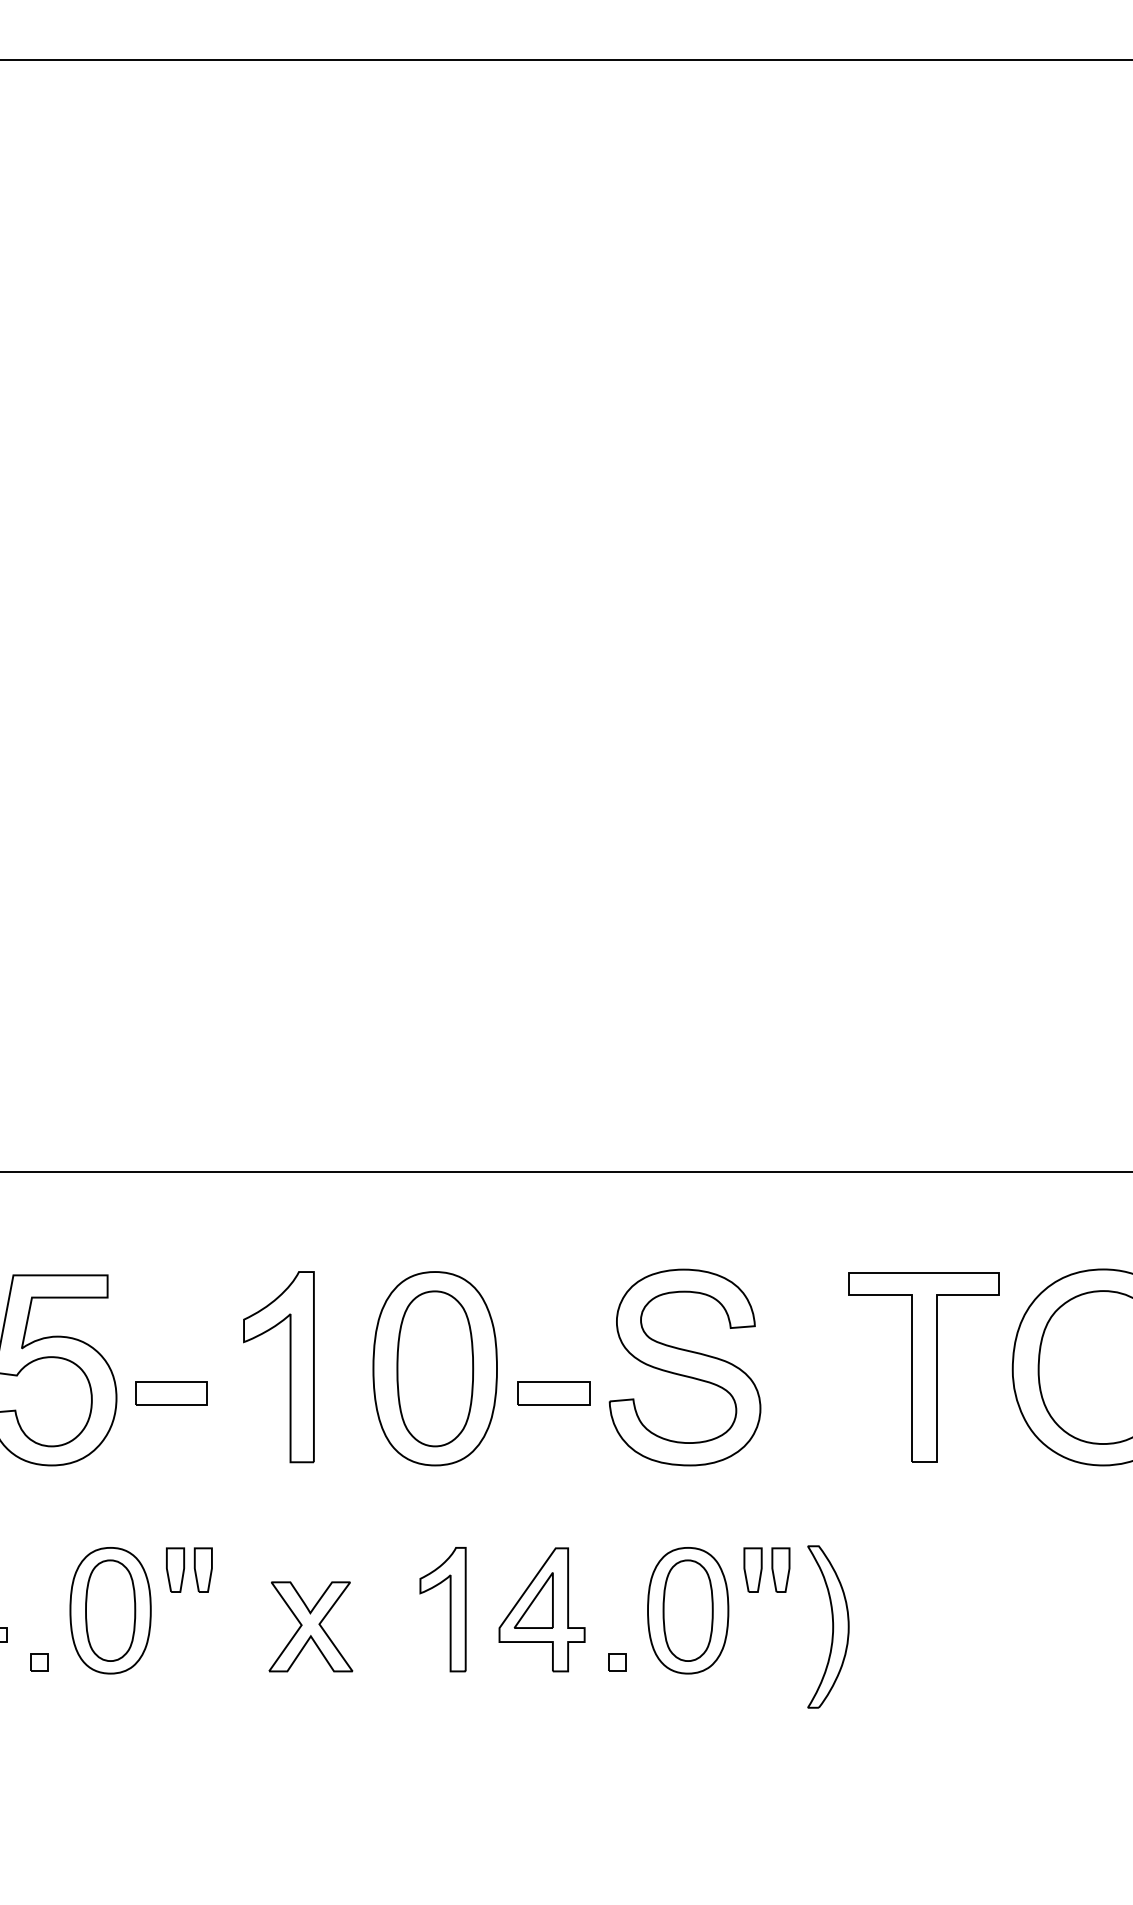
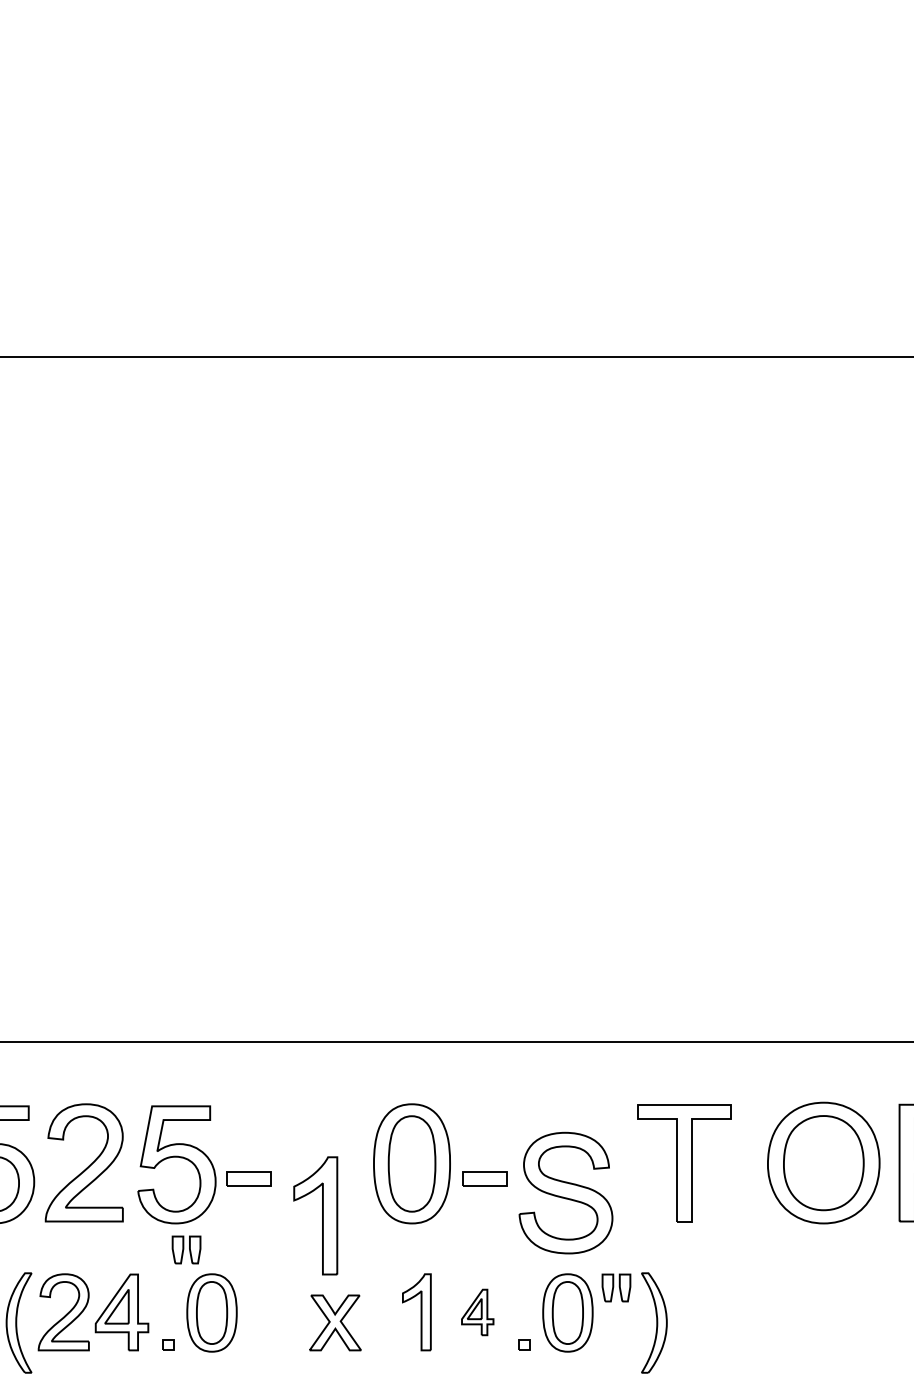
part: (289, 1366) -> (322, 1215), moved
part: (684, 1366) -> (565, 1192), moved
part: (924, 1368) -> (684, 1163), moved
part: (189, 1569) -> (186, 1249), moved
part: (541, 1609) -> (477, 1312), size x0.6

